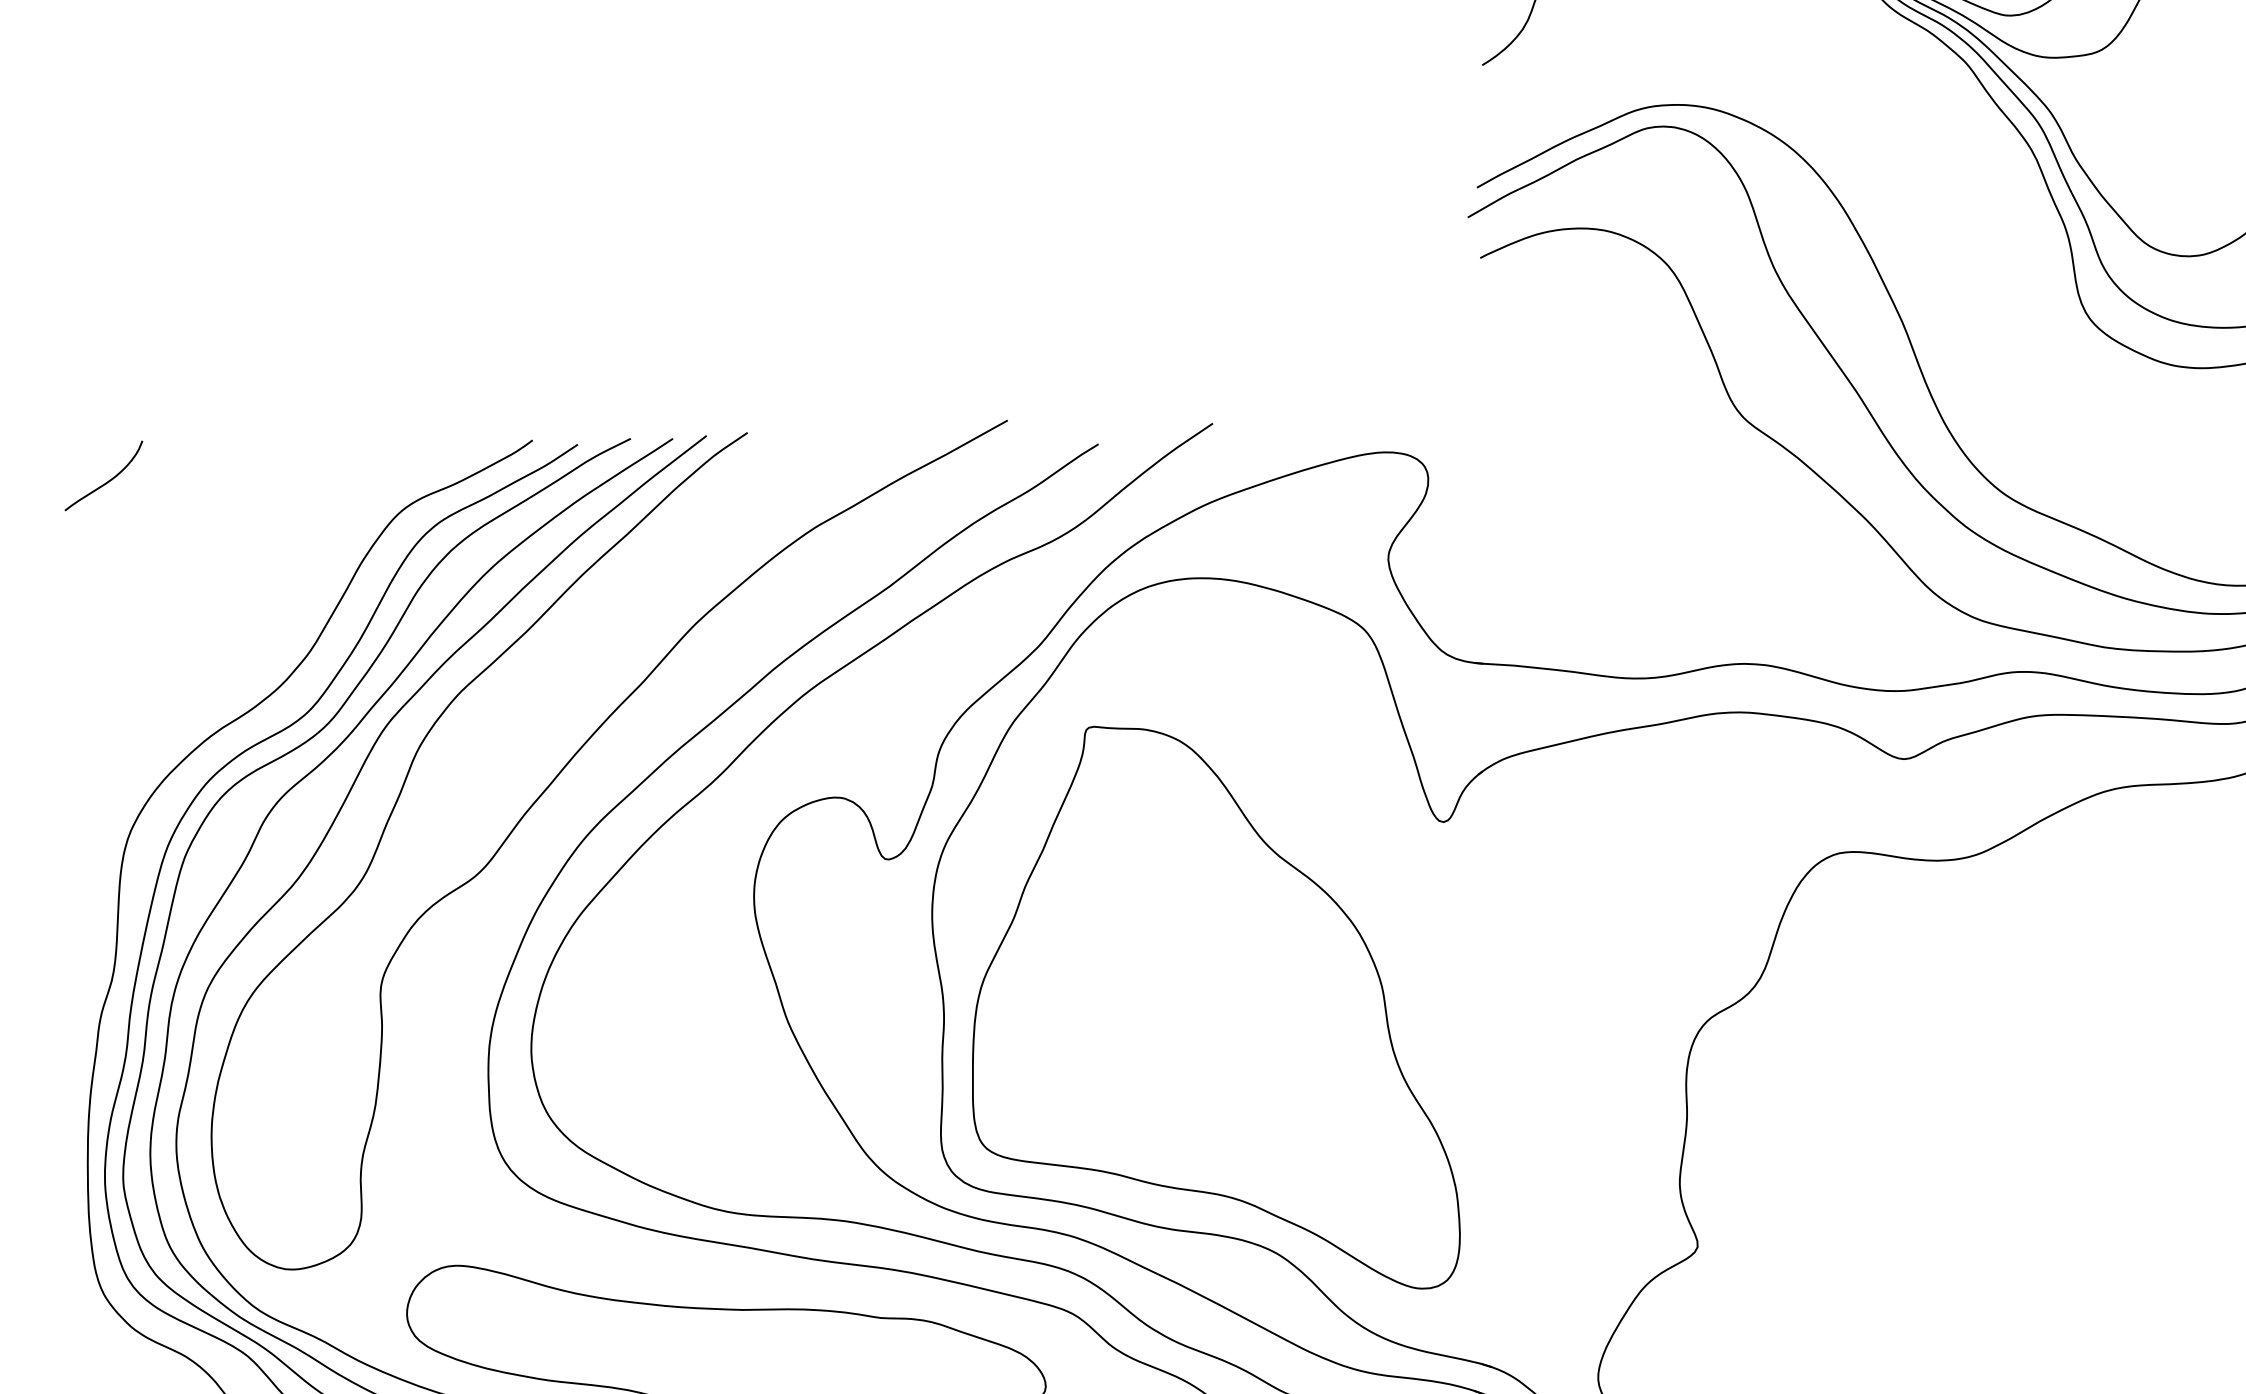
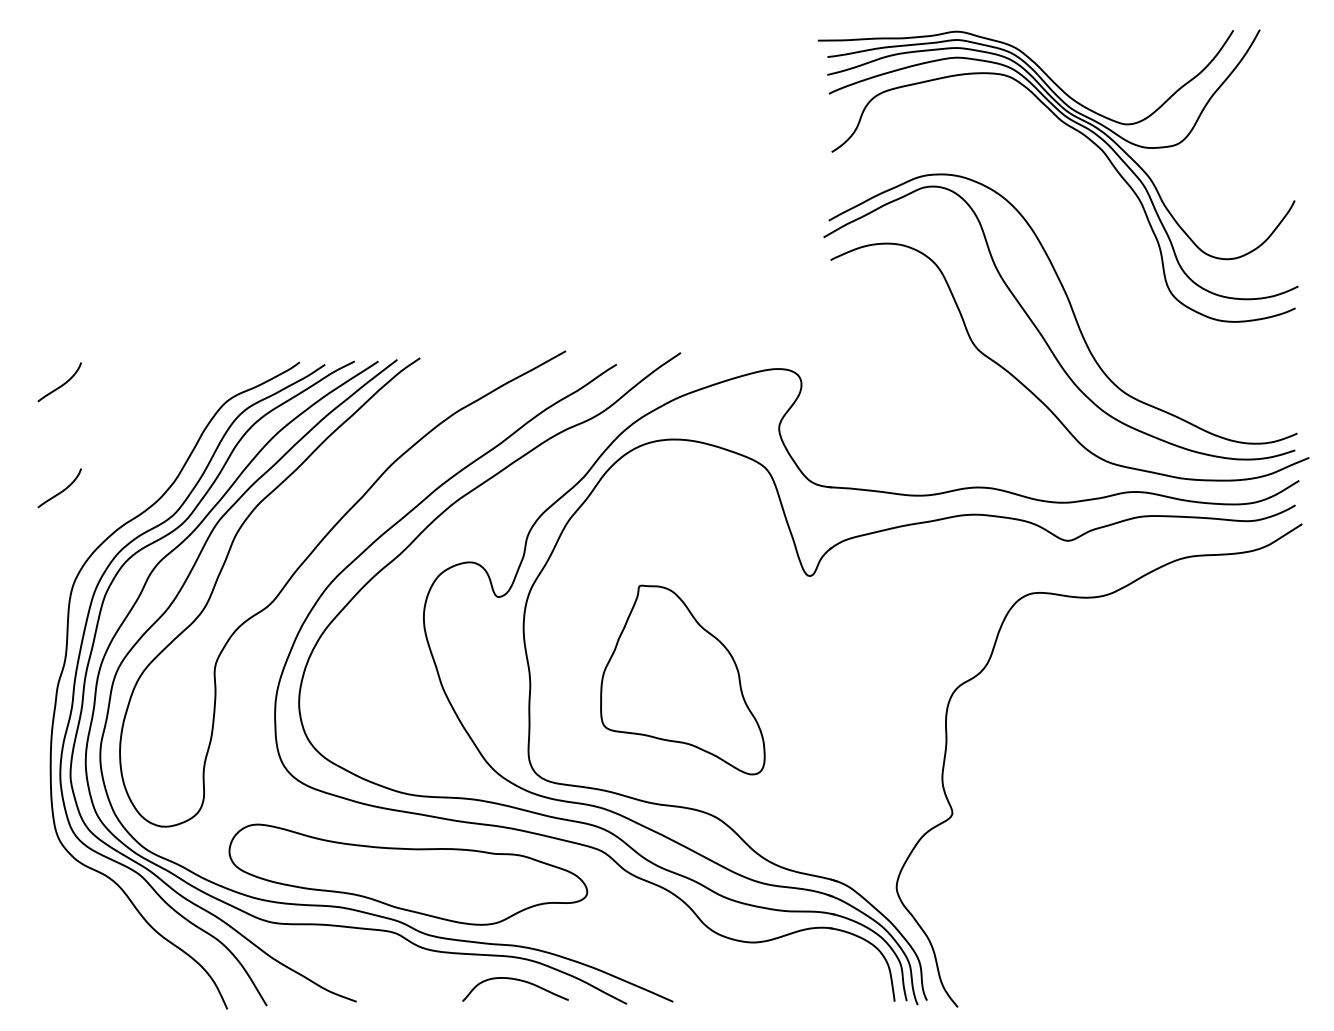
curve: (107, 669) -> (61, 490), added
part: (1215, 1006) -> (682, 679), size x0.6

